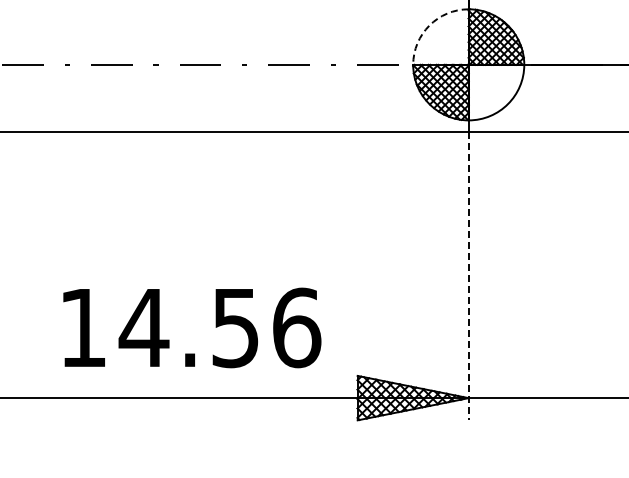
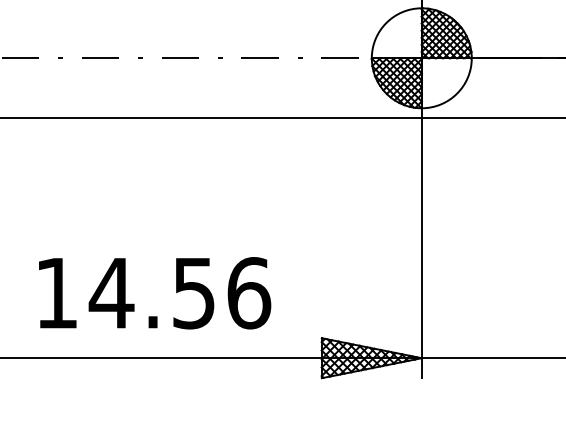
arc: (429, 25) -> (386, 22), dashed -> solid
line: (468, 276) -> (421, 248), dashed -> solid
text: (192, 327) -> (155, 292), moved

